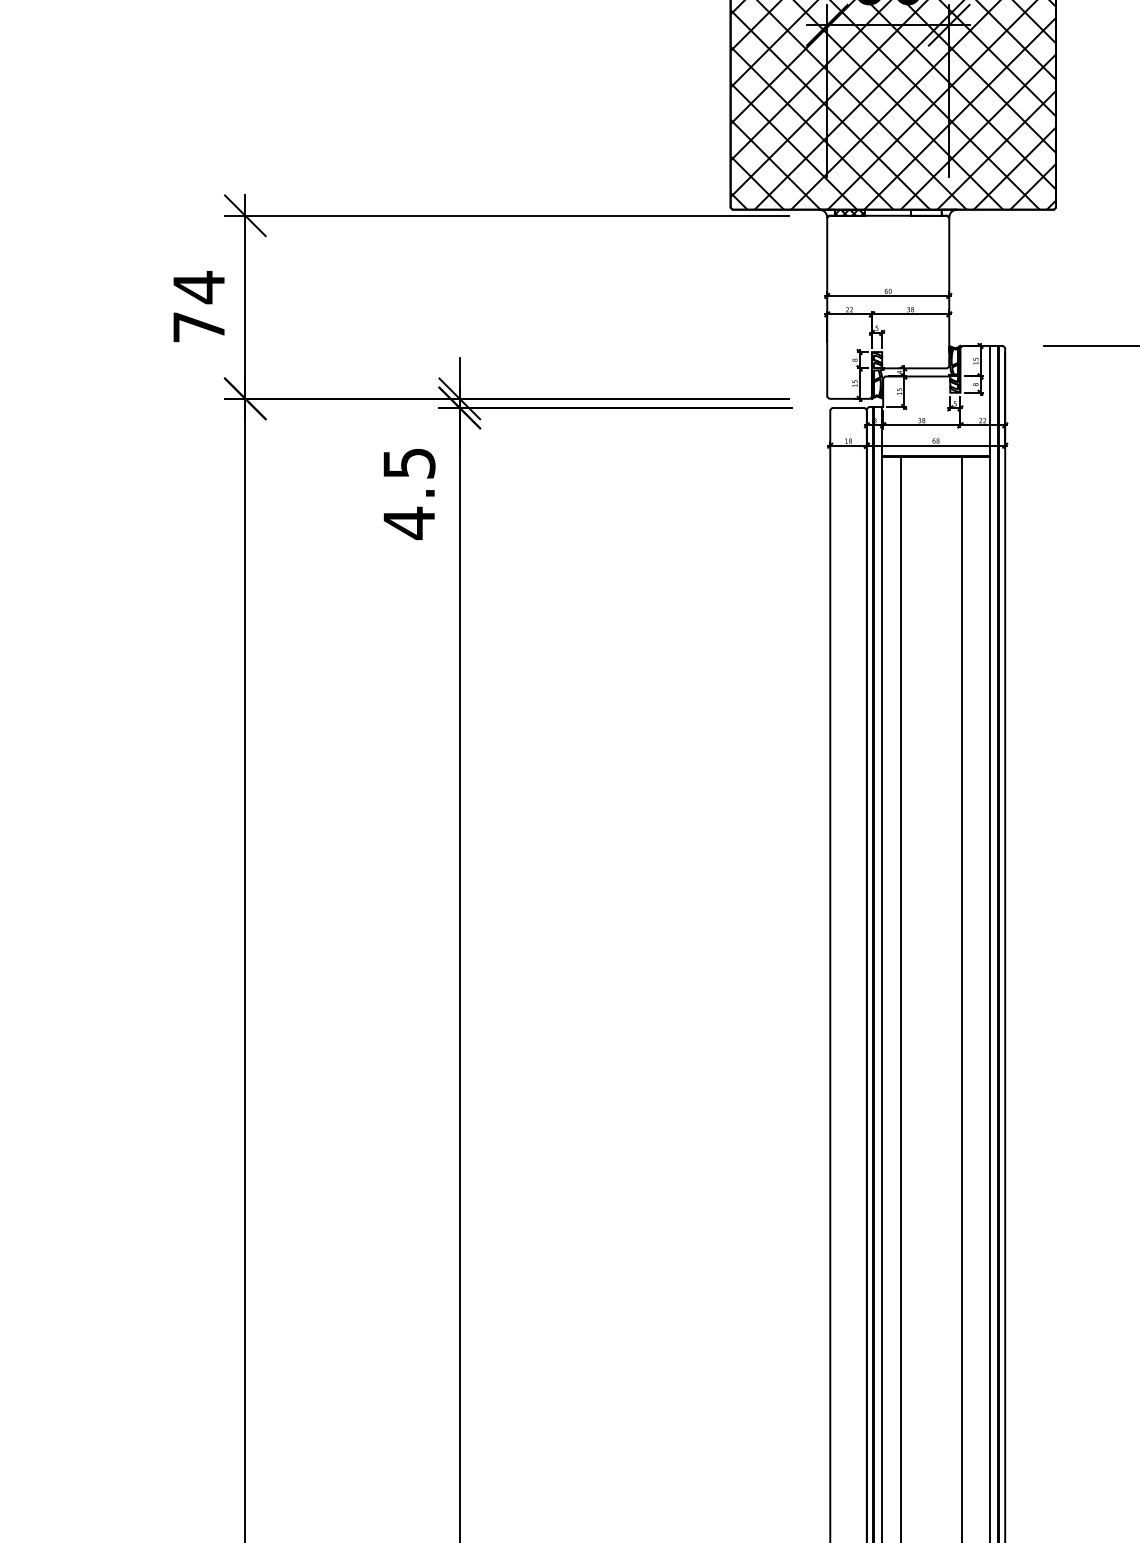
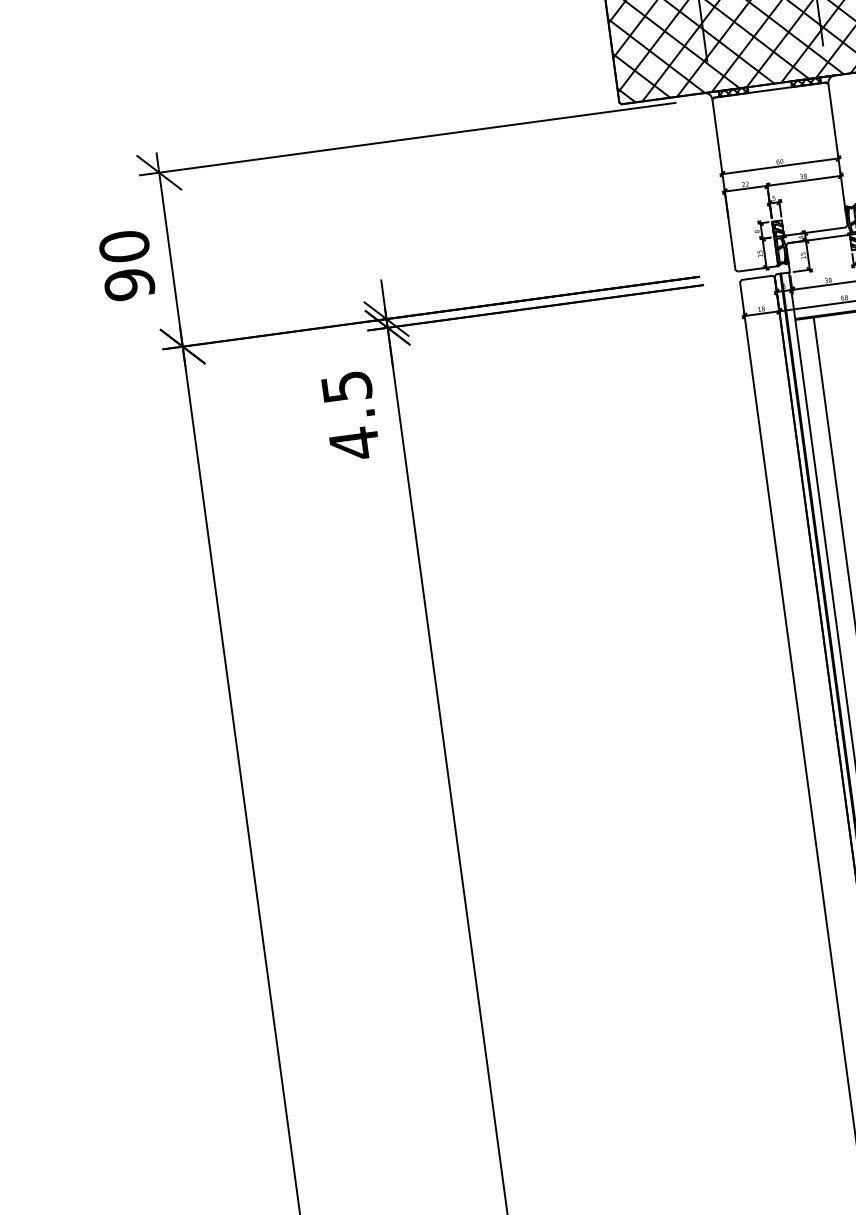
hatch: (926, 212) -> (806, 82), added
text: (198, 307) -> (126, 265), 74 -> 90

